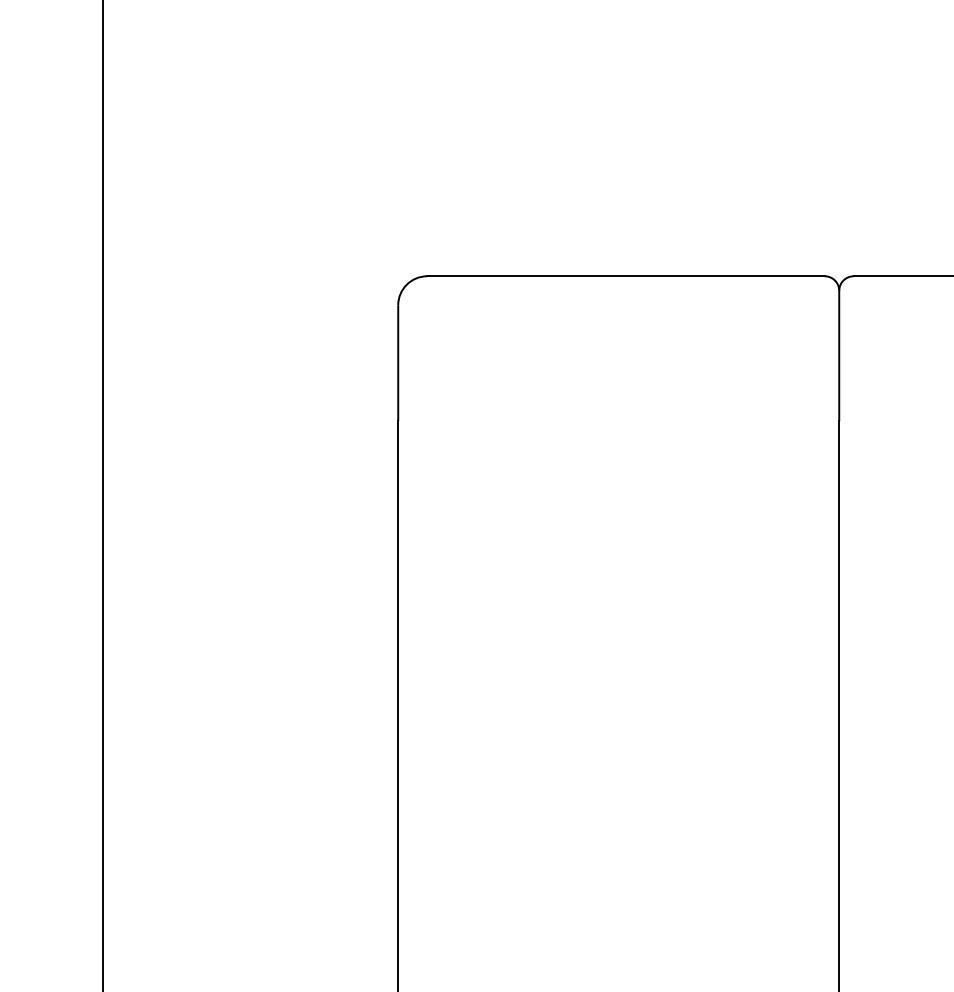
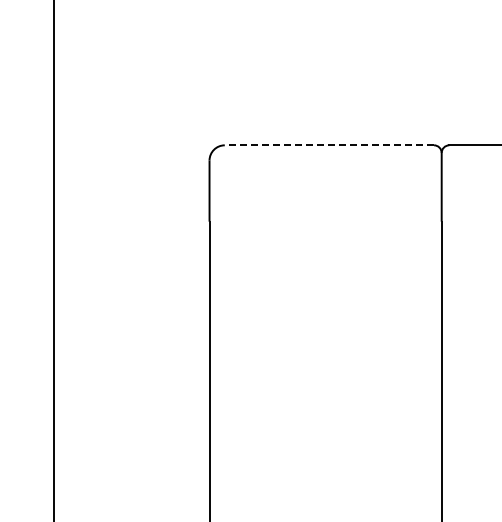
line: (626, 276) -> (329, 145), solid -> dashed

